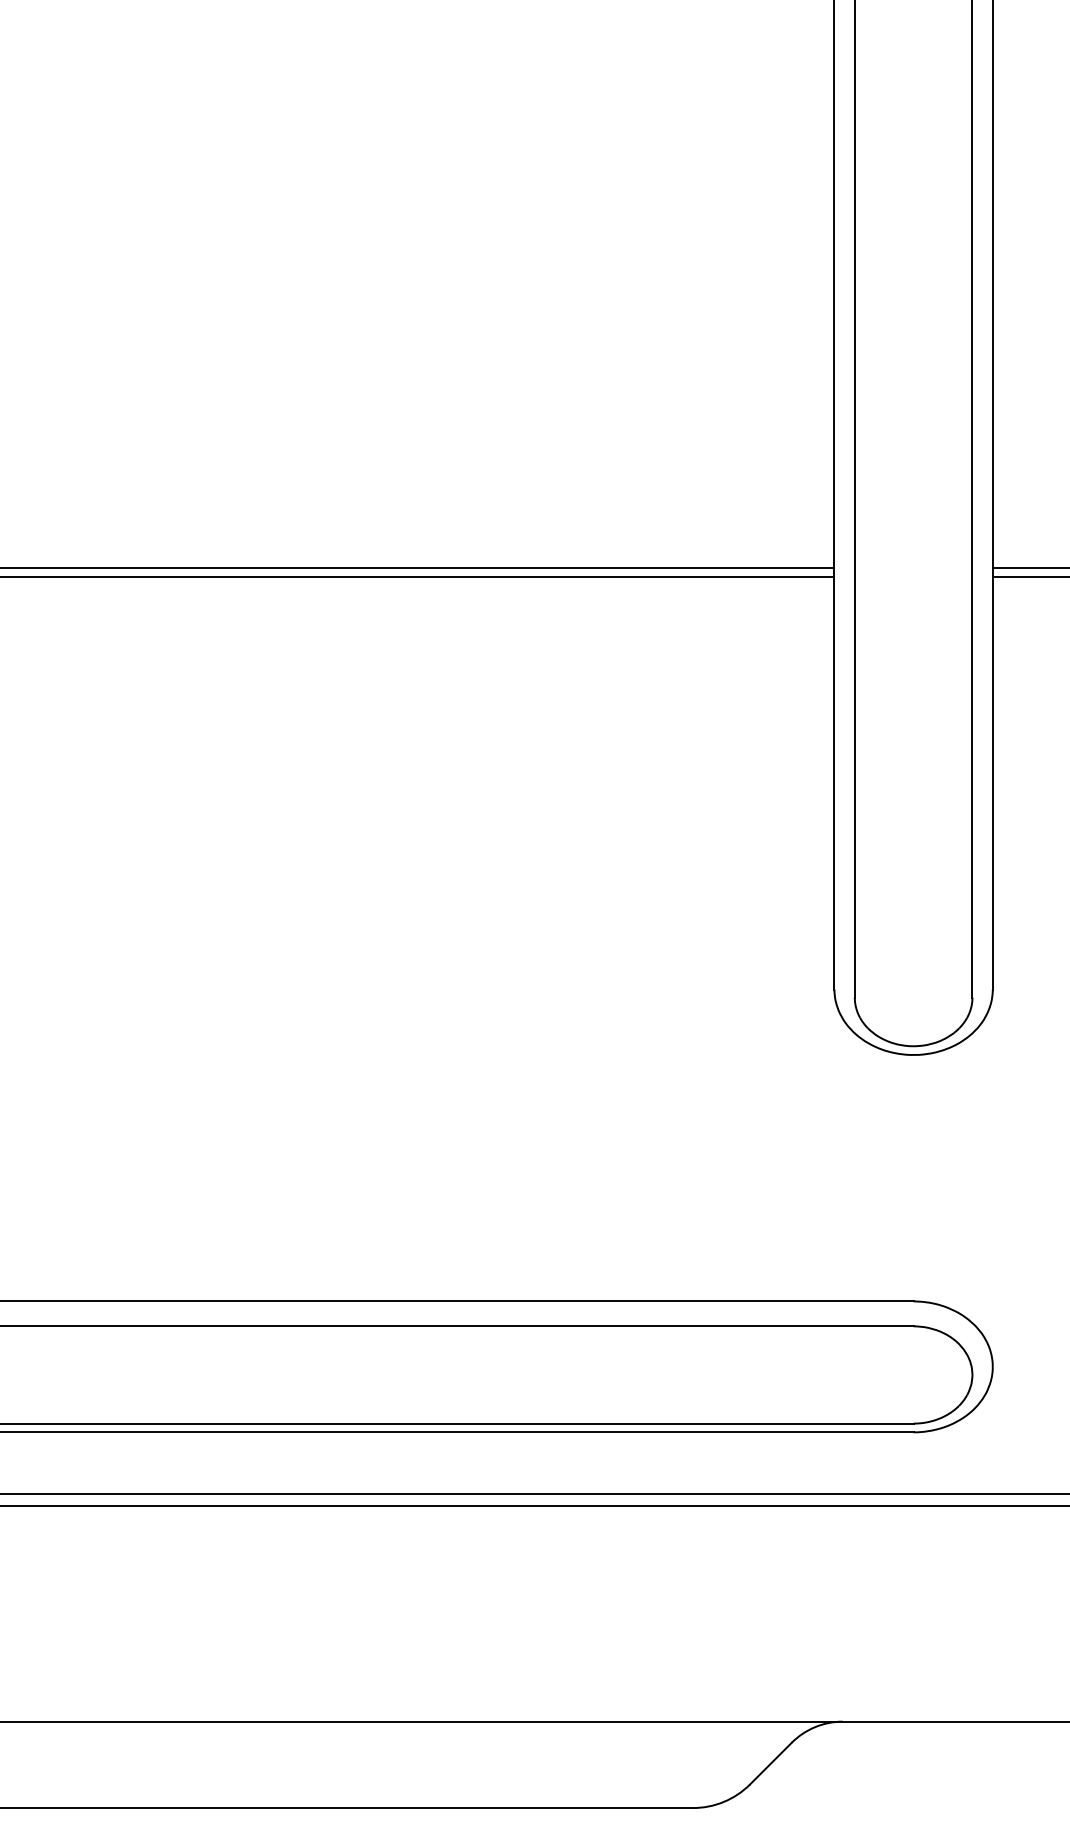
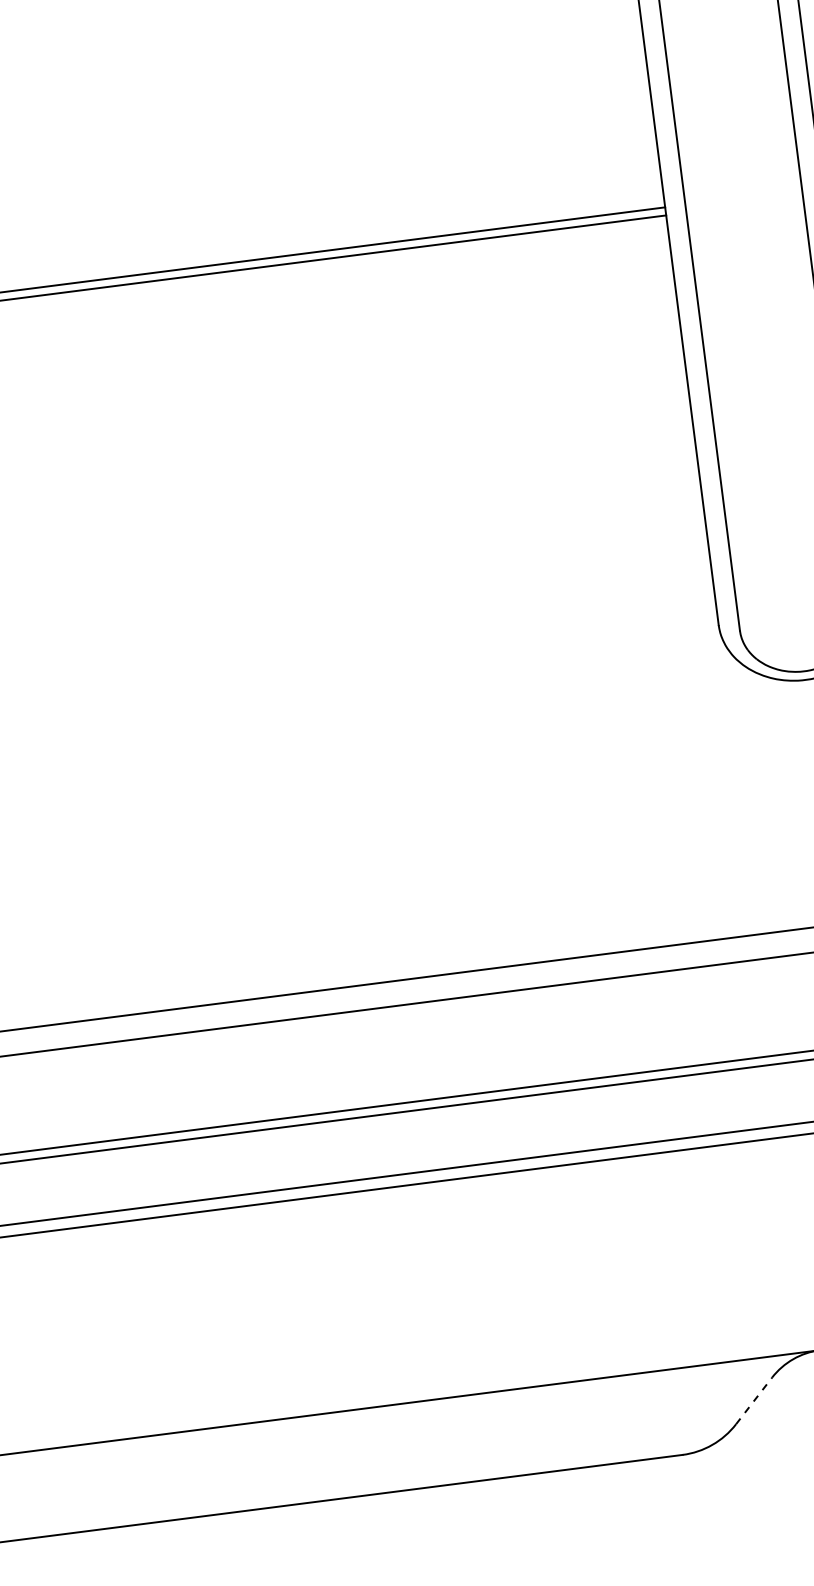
line: (771, 1763) -> (754, 1400), solid -> dashed

